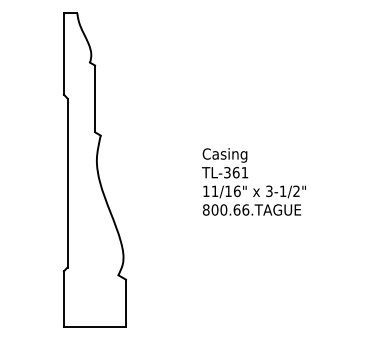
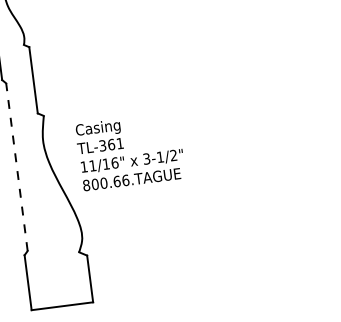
text: (253, 181) -> (129, 151), moved
line: (67, 183) -> (16, 167), solid -> dashed

